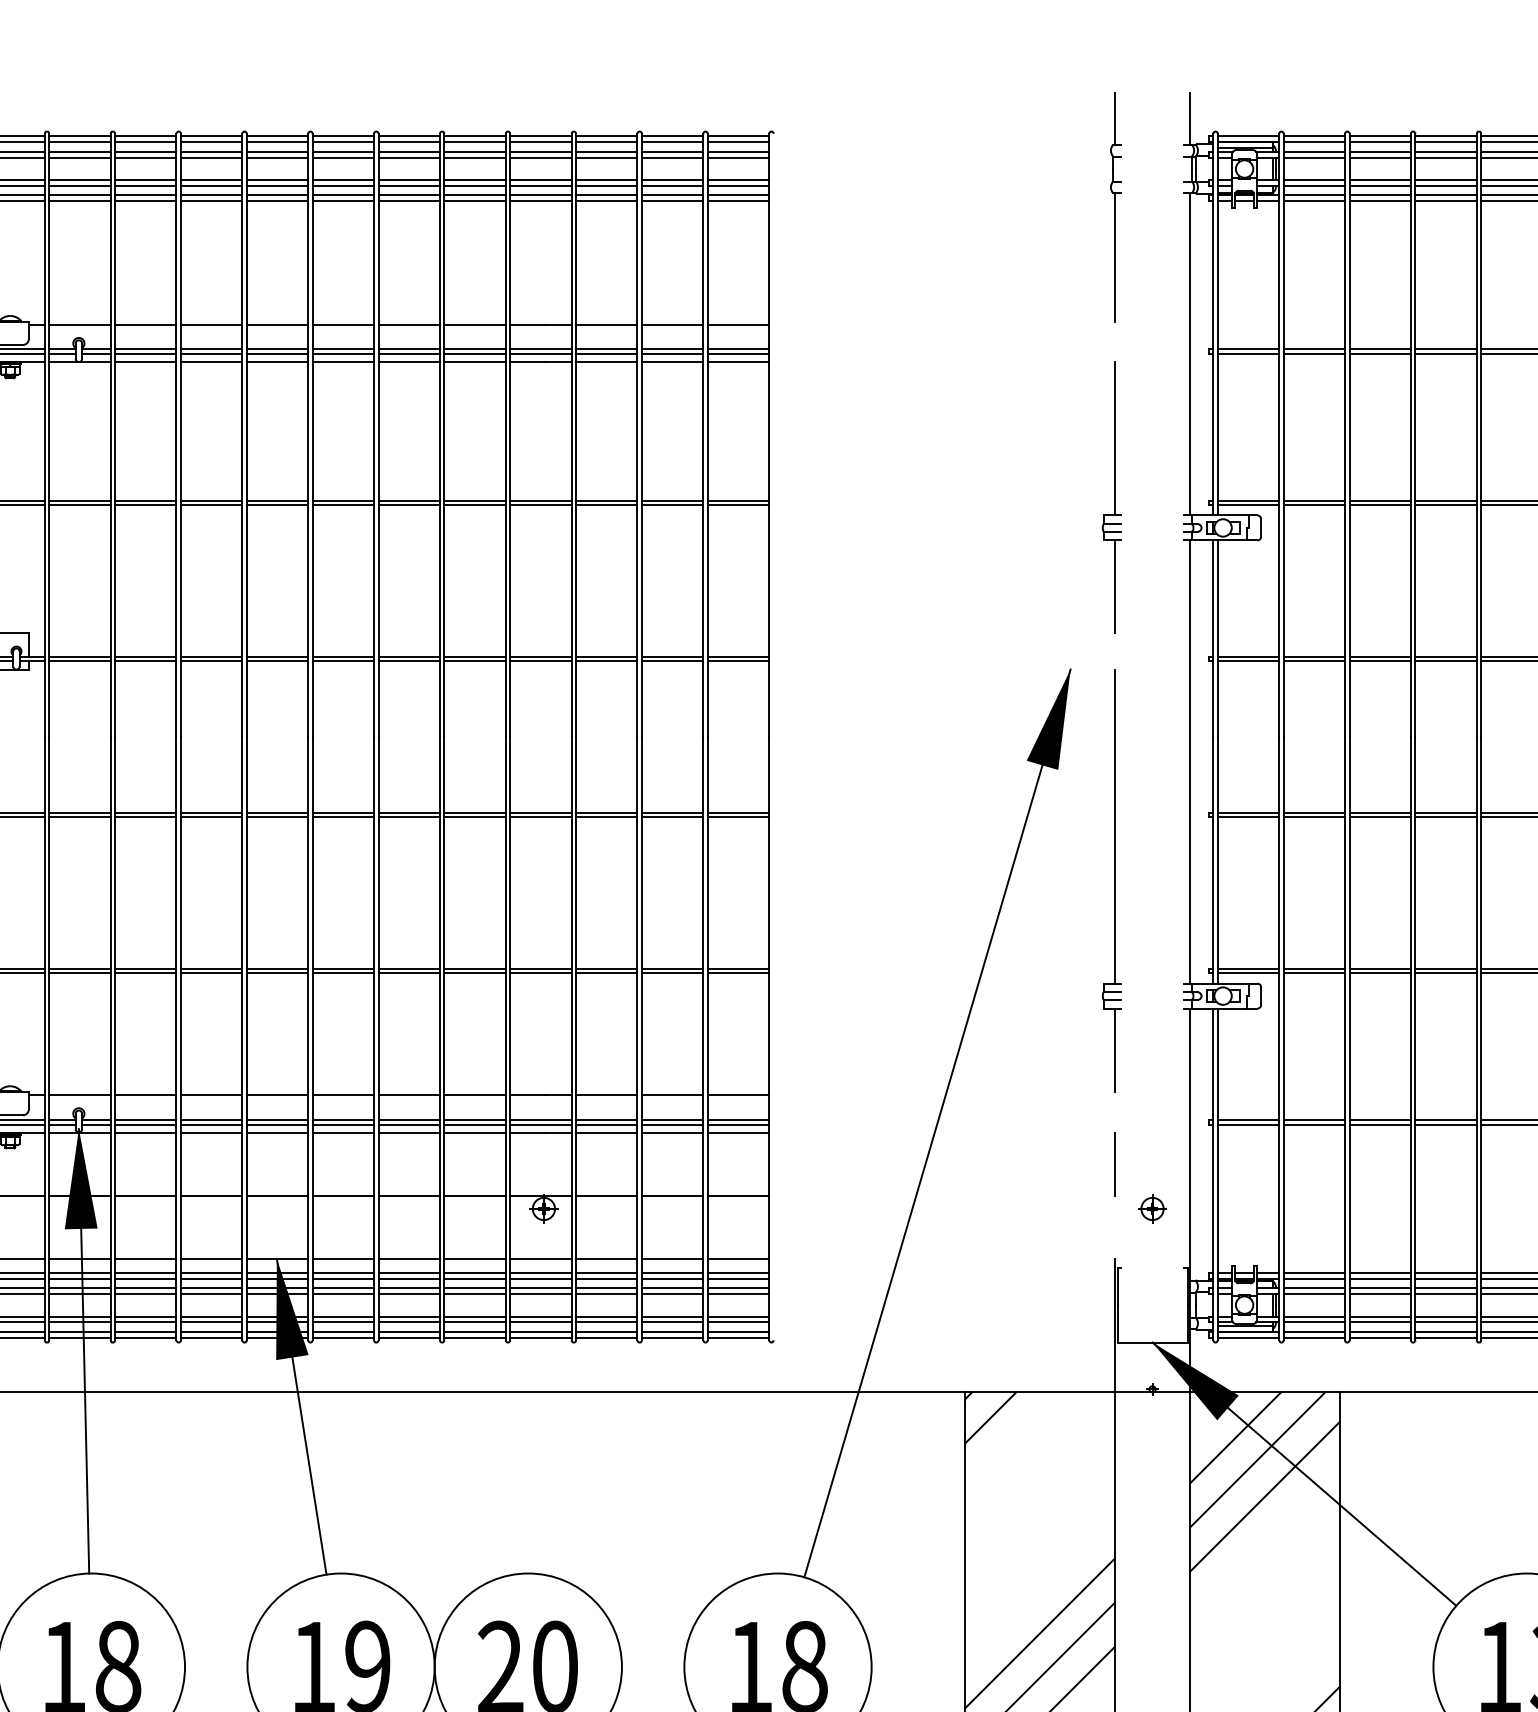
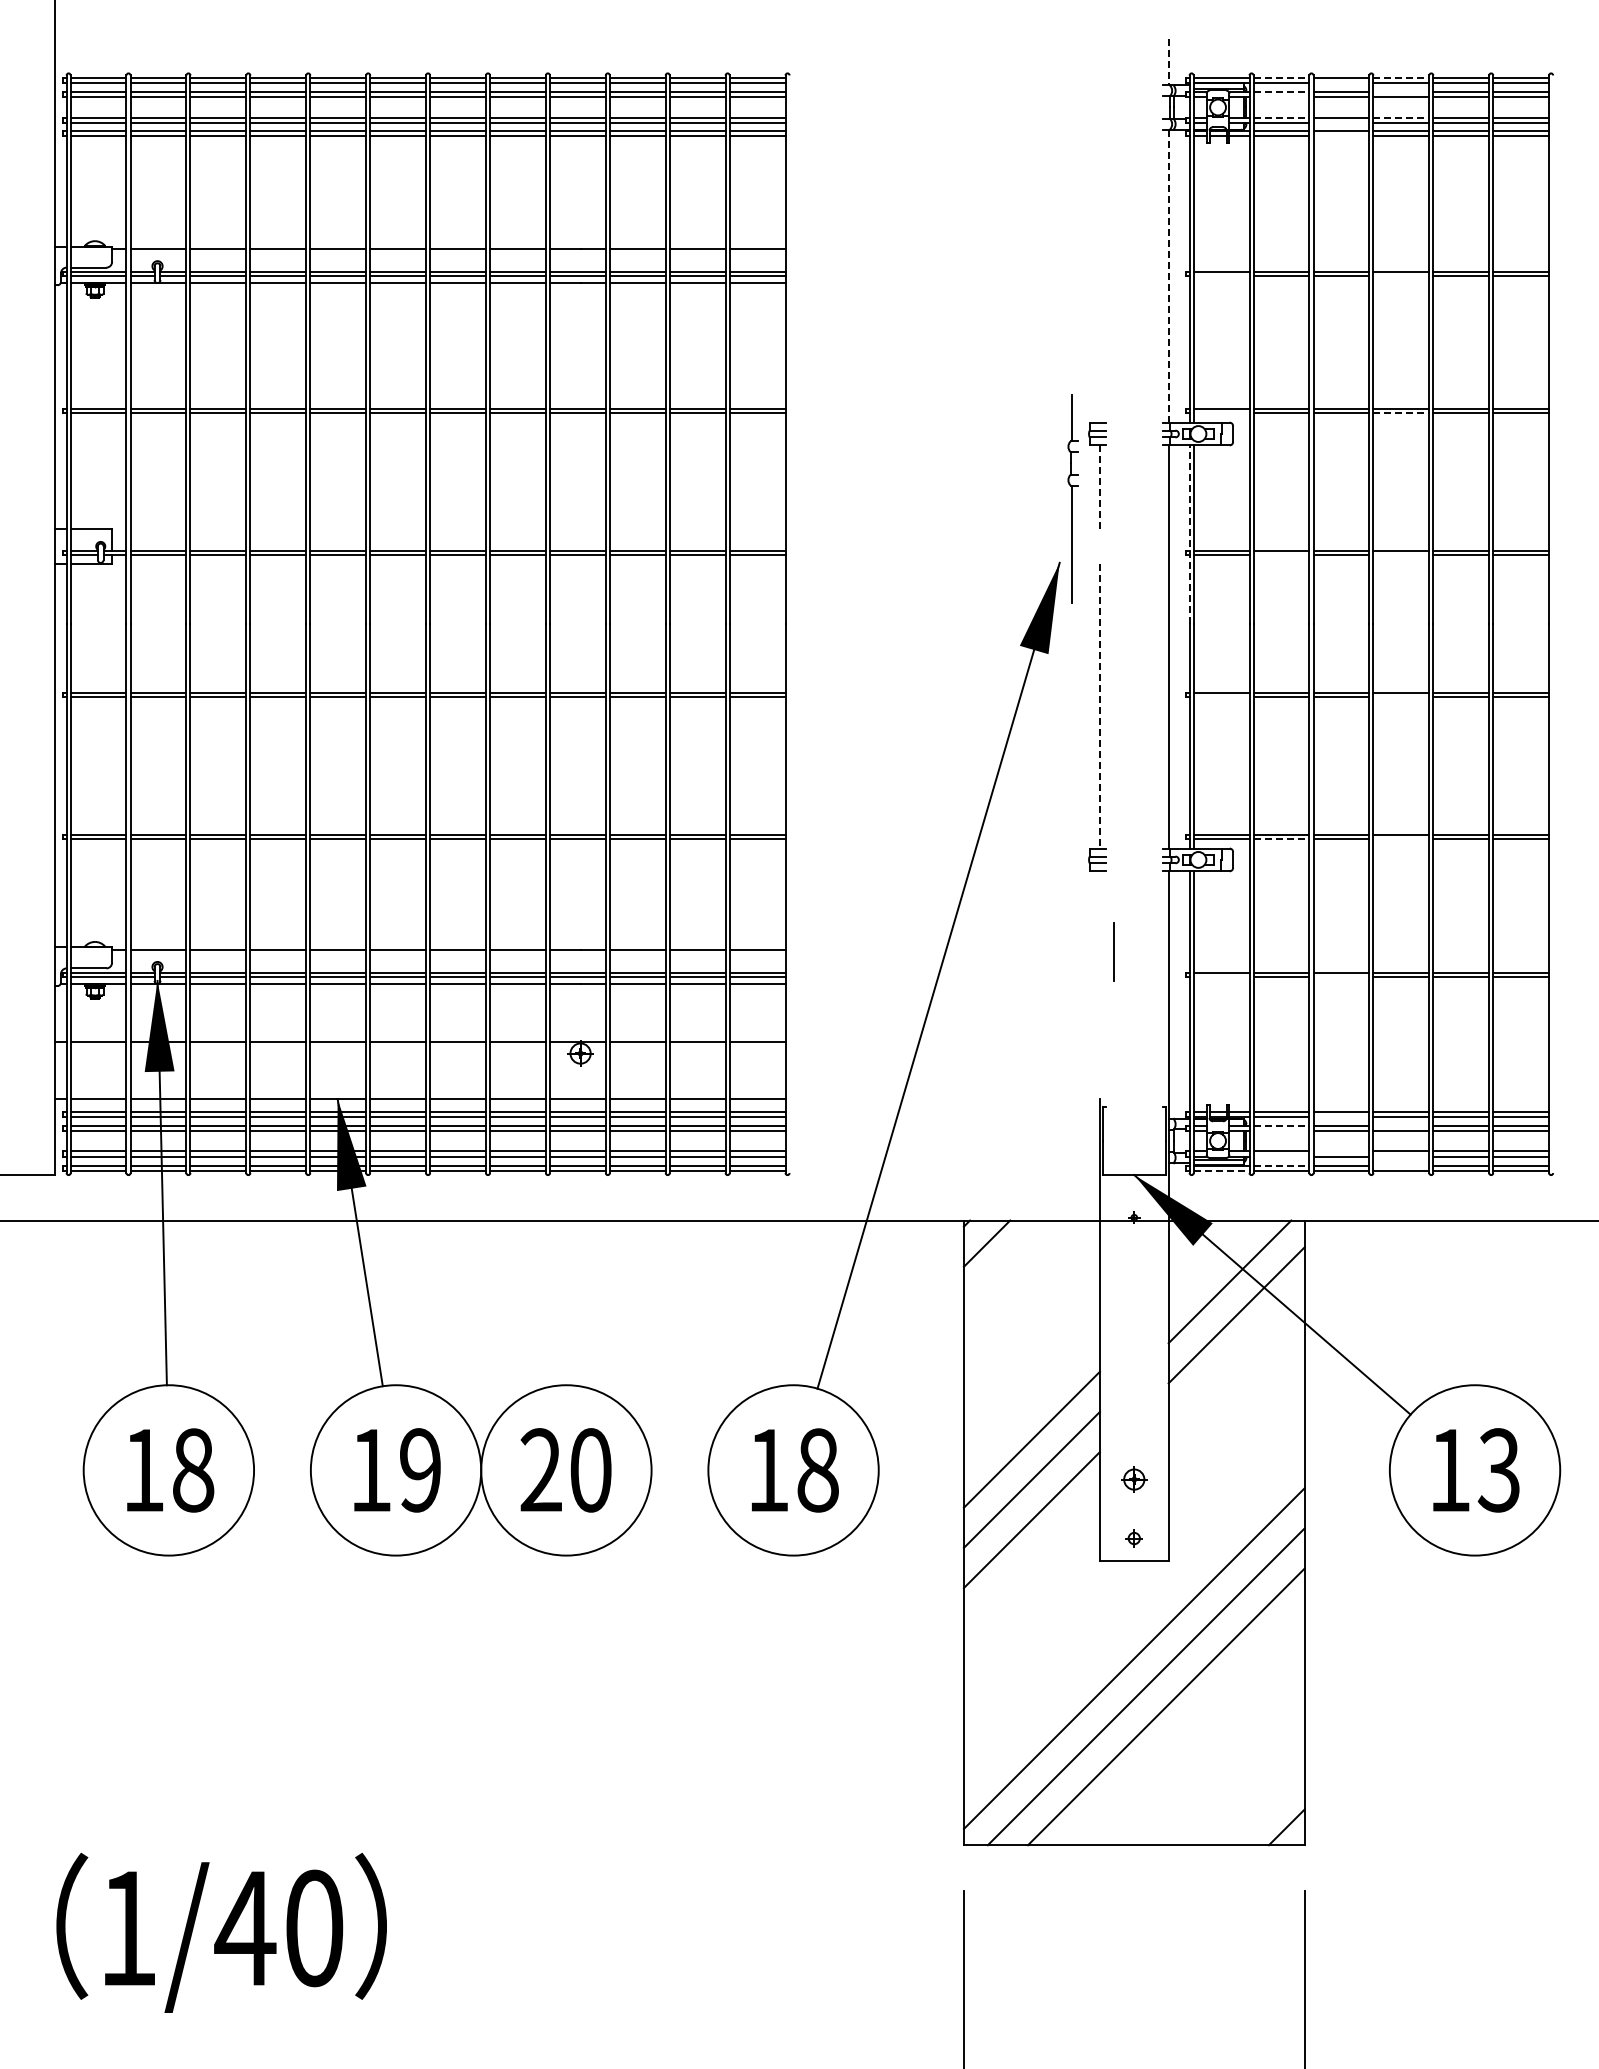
line: (1190, 119) -> (1168, 62), solid -> dashed
line: (1314, 136) -> (1281, 77), solid -> dashed
line: (1446, 136) -> (1401, 77), solid -> dashed
line: (1380, 141) -> (1341, 82), removed
line: (1314, 151) -> (1281, 91), solid -> dashed
line: (1446, 151) -> (1401, 91), removed
line: (1314, 158) -> (1281, 97), removed
line: (1314, 180) -> (1281, 117), solid -> dashed
line: (1446, 180) -> (1401, 117), solid -> dashed
line: (1380, 186) -> (1341, 123), removed
line: (1380, 200) -> (1341, 136), removed
part: (1115, 207) -> (1072, 498), moved
line: (1248, 353) -> (1221, 275), removed
line: (1446, 353) -> (1401, 275), removed
line: (1190, 354) -> (1168, 276), solid -> dashed
line: (1114, 438) -> (1099, 352), removed
line: (1248, 505) -> (1221, 413), removed
line: (1446, 505) -> (1401, 413), solid -> dashed
line: (1114, 586) -> (1099, 487), solid -> dashed
line: (1213, 638) -> (1189, 534), solid -> dashed
line: (1314, 661) -> (1281, 555), removed
line: (1446, 661) -> (1401, 555), removed
line: (1248, 817) -> (1221, 697), removed
line: (1446, 817) -> (1401, 697), removed
line: (1114, 827) -> (1099, 706), solid -> dashed
line: (1314, 973) -> (1281, 839), solid -> dashed
line: (1446, 973) -> (1401, 839), removed
line: (1114, 1050) -> (1099, 909), removed
line: (1248, 1124) -> (1221, 976), removed
line: (1380, 1124) -> (1341, 976), removed
line: (1114, 1163) -> (1113, 951), moved
part: (1152, 1208) -> (1134, 1479), moved
line: (1380, 1279) -> (1341, 1117), removed
line: (1314, 1288) -> (1281, 1125), solid -> dashed
line: (1446, 1288) -> (1401, 1125), removed
line: (1314, 1293) -> (1281, 1130), removed
line: (1380, 1316) -> (1341, 1151), removed
line: (1314, 1322) -> (1281, 1156), removed
line: (1446, 1322) -> (1401, 1156), removed
line: (1314, 1331) -> (1281, 1165), solid -> dashed
line: (1446, 1331) -> (1401, 1165), removed
line: (1248, 1338) -> (1221, 1171), solid -> dashed
line: (1235, 1437) -> (1209, 1261), removed

